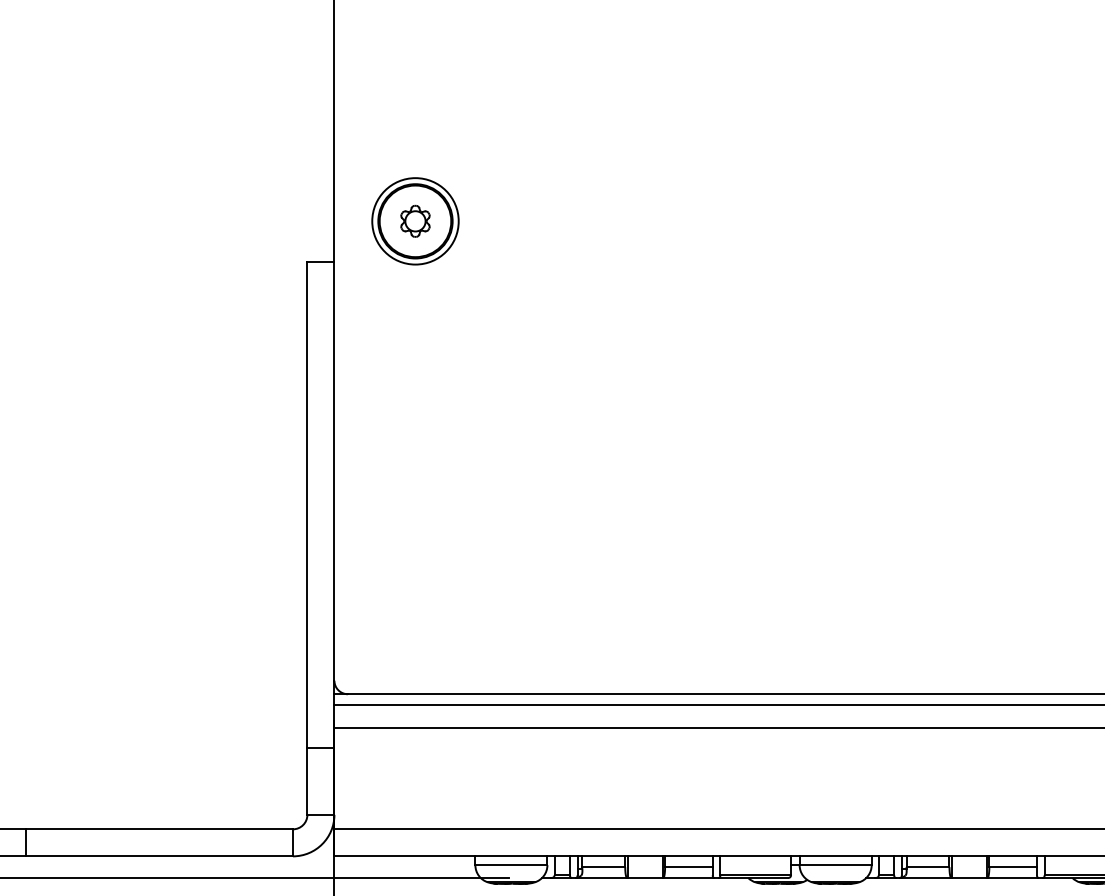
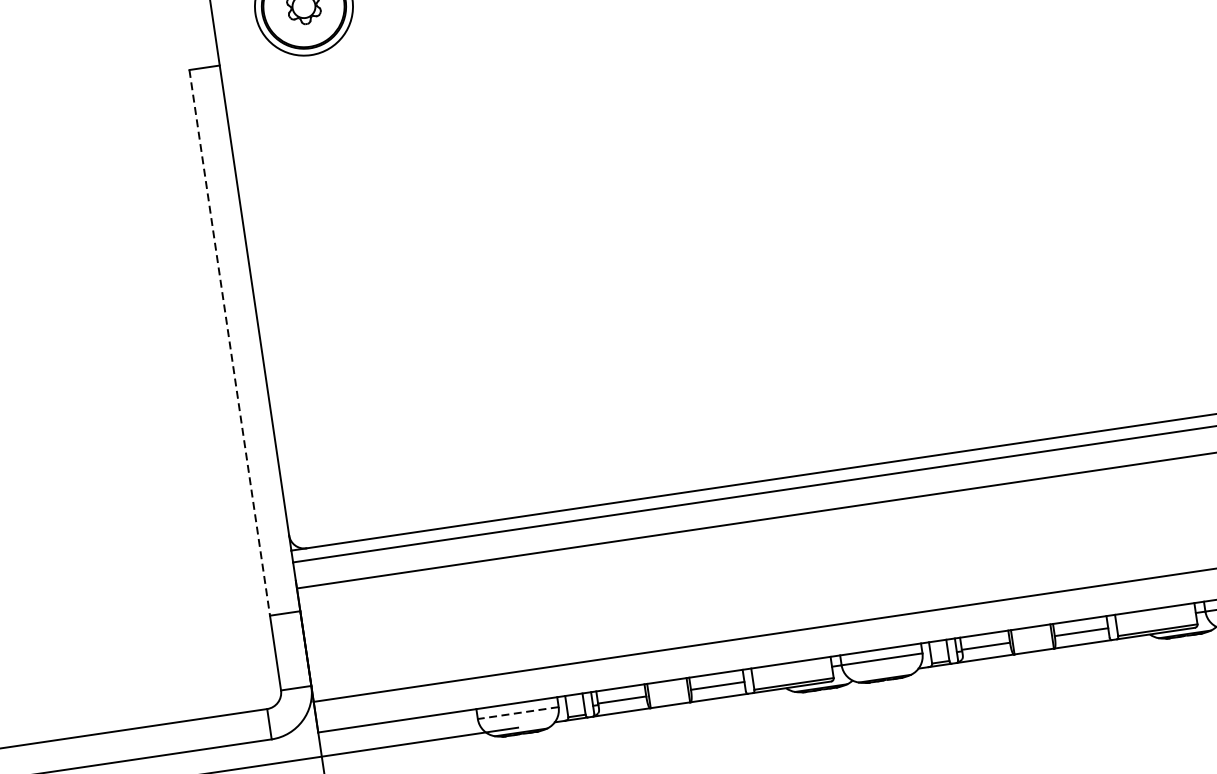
line: (307, 505) -> (229, 343), solid -> dashed
line: (510, 865) -> (517, 713), solid -> dashed

